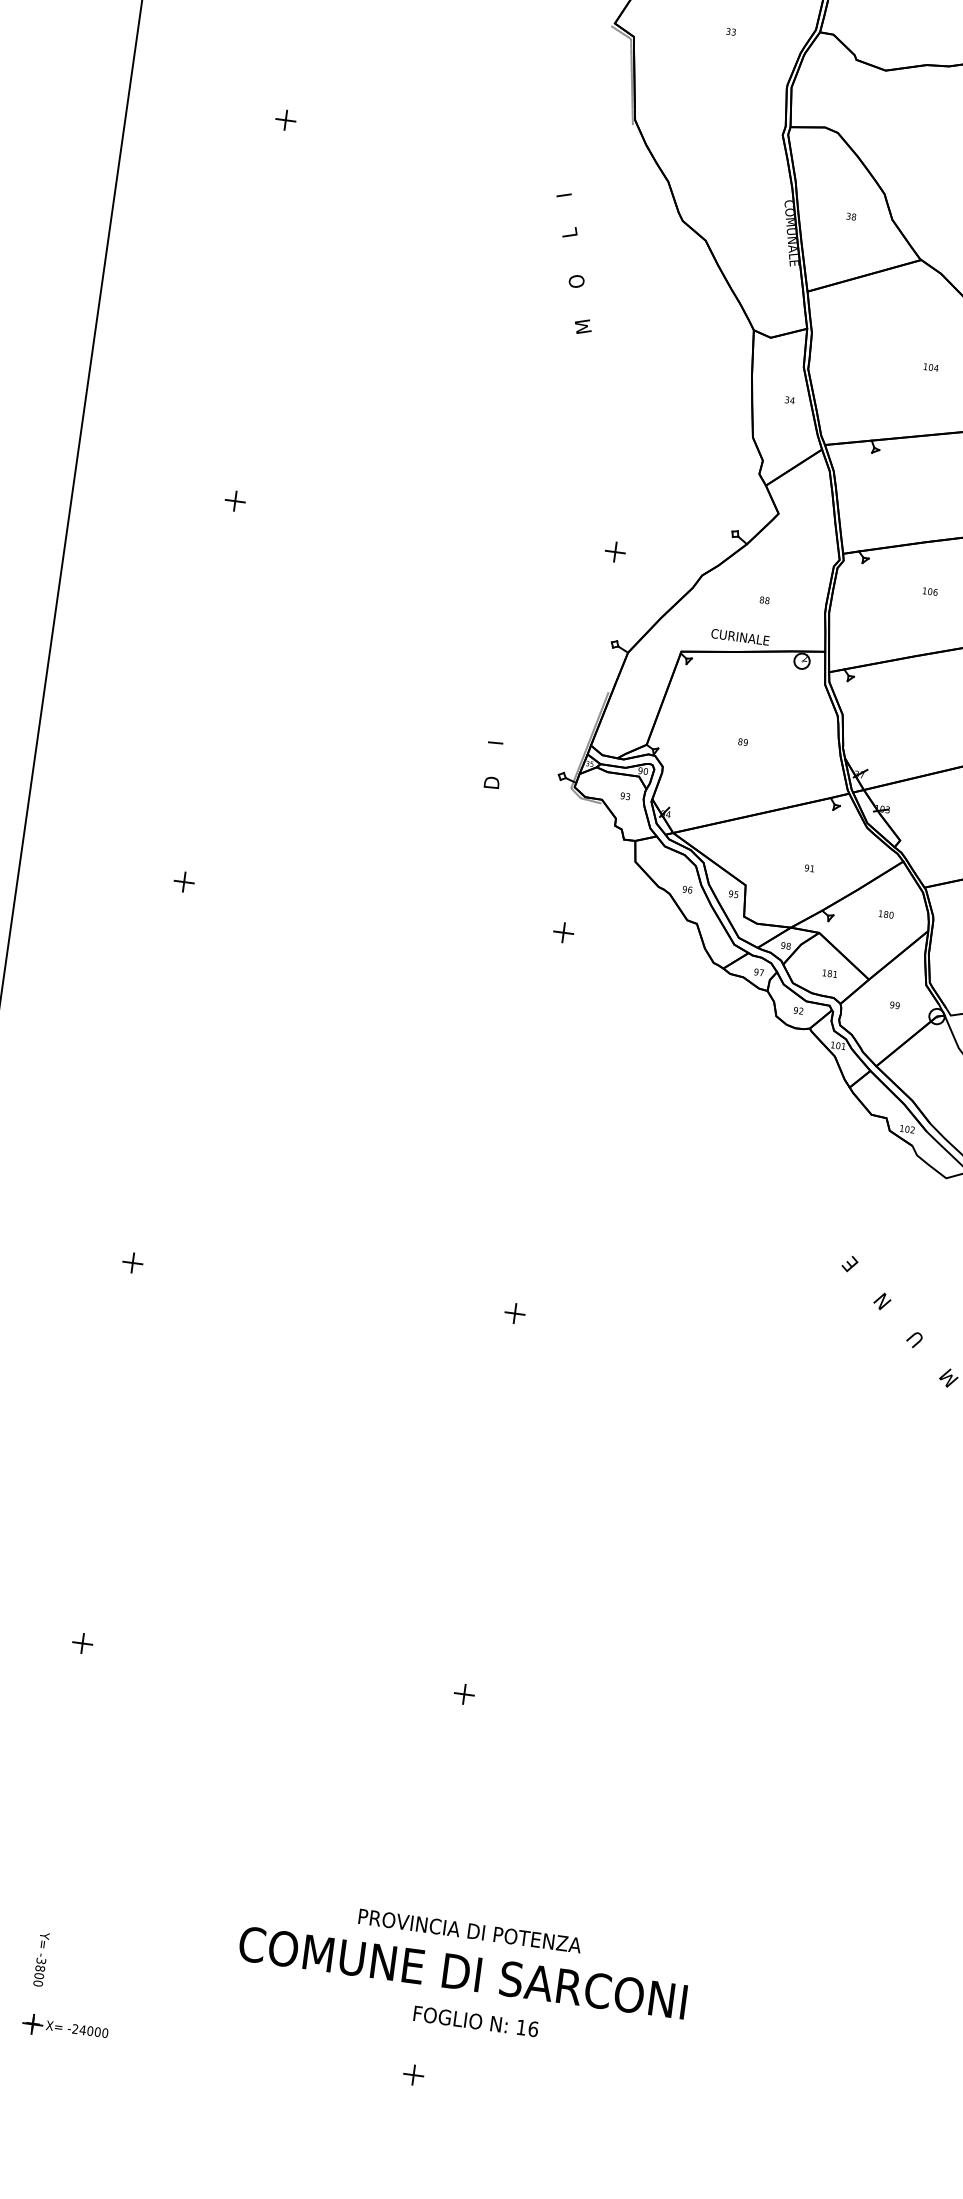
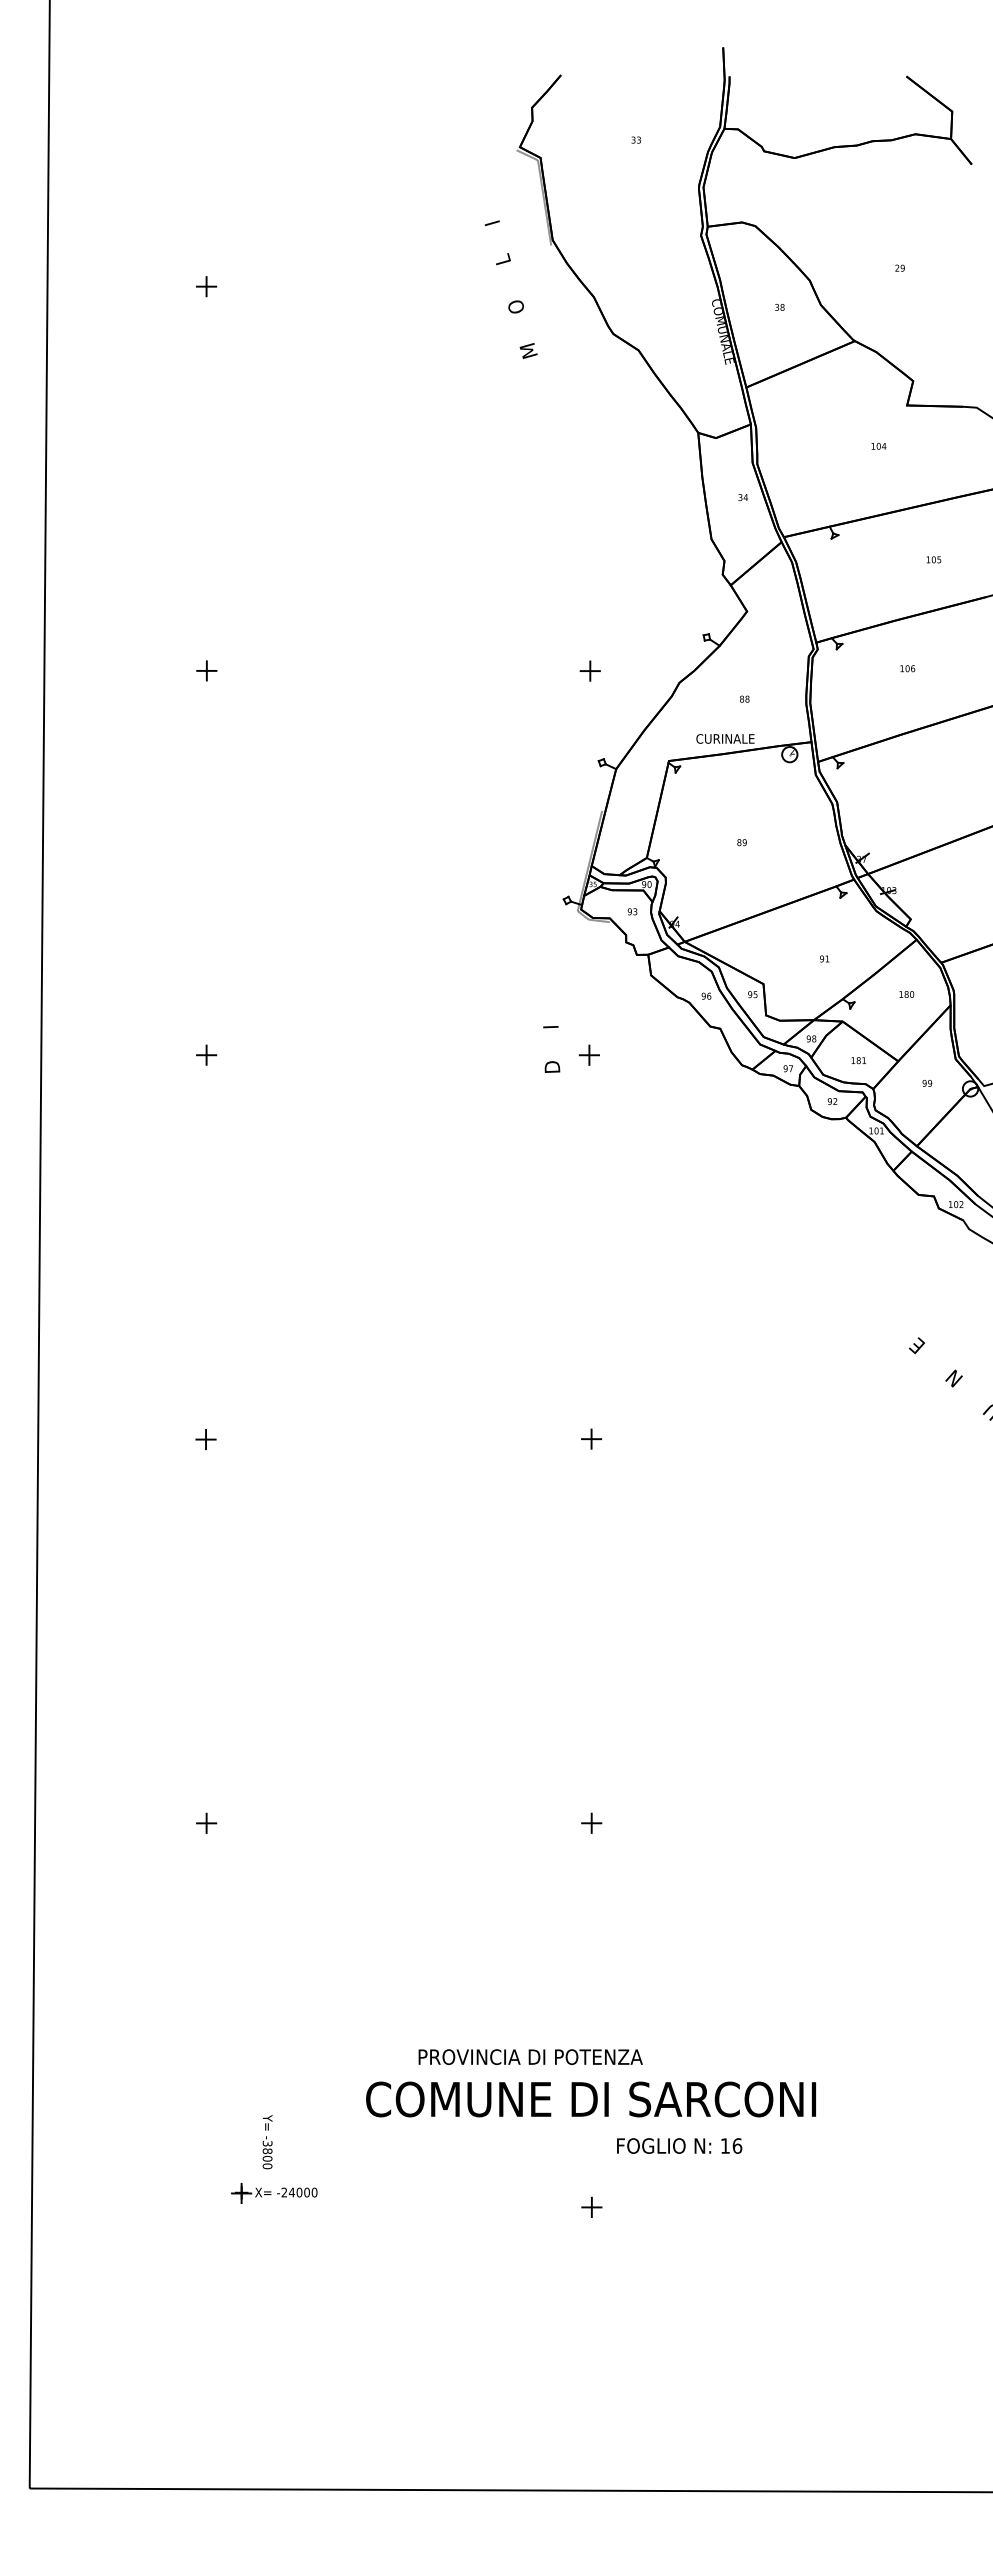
text: (573, 263) -> (510, 289), moved
text: (493, 765) -> (551, 1049), moved
text: (469, 1930) -> (530, 2056), moved
text: (41, 1959) -> (267, 2142), moved
text: (462, 1972) -> (590, 2099), moved
text: (476, 2020) -> (679, 2145), moved
part: (65, 2028) -> (274, 2193), moved

